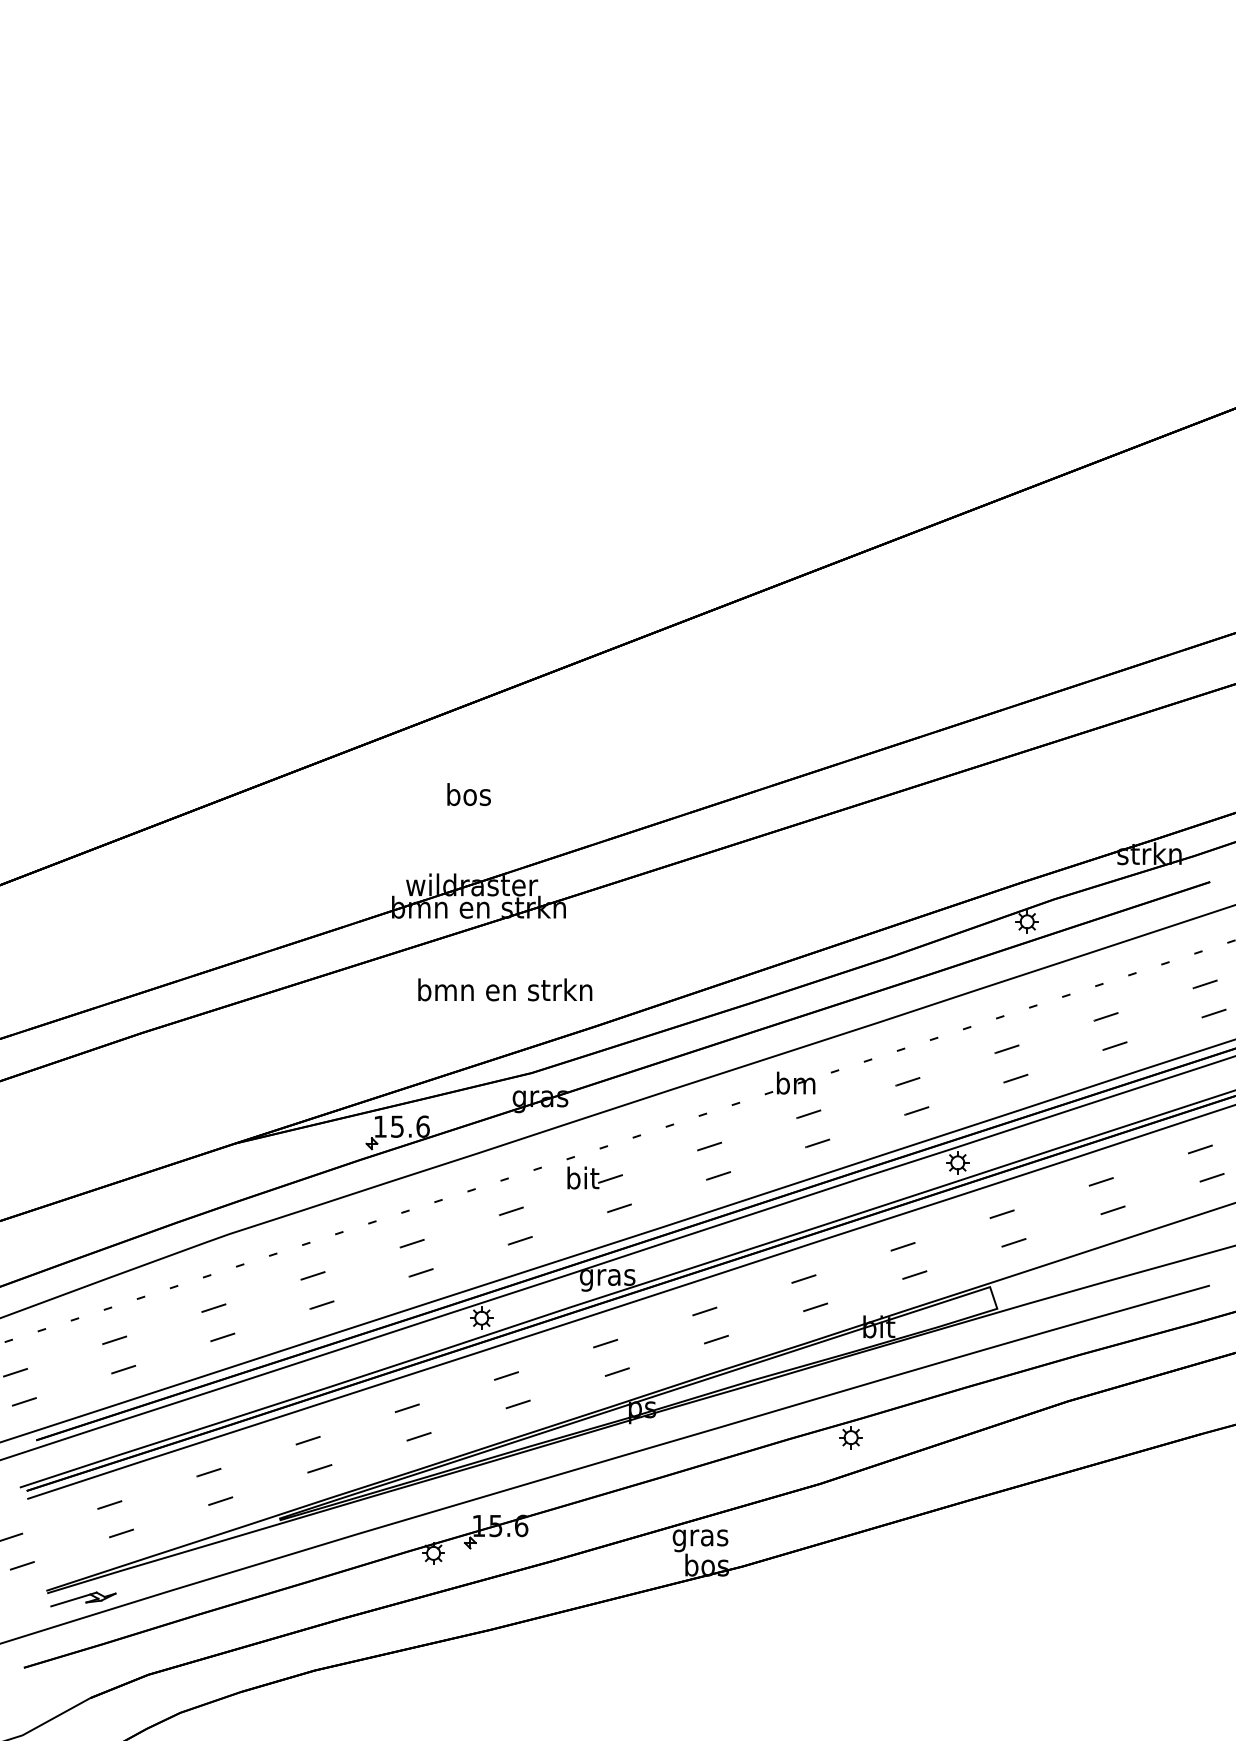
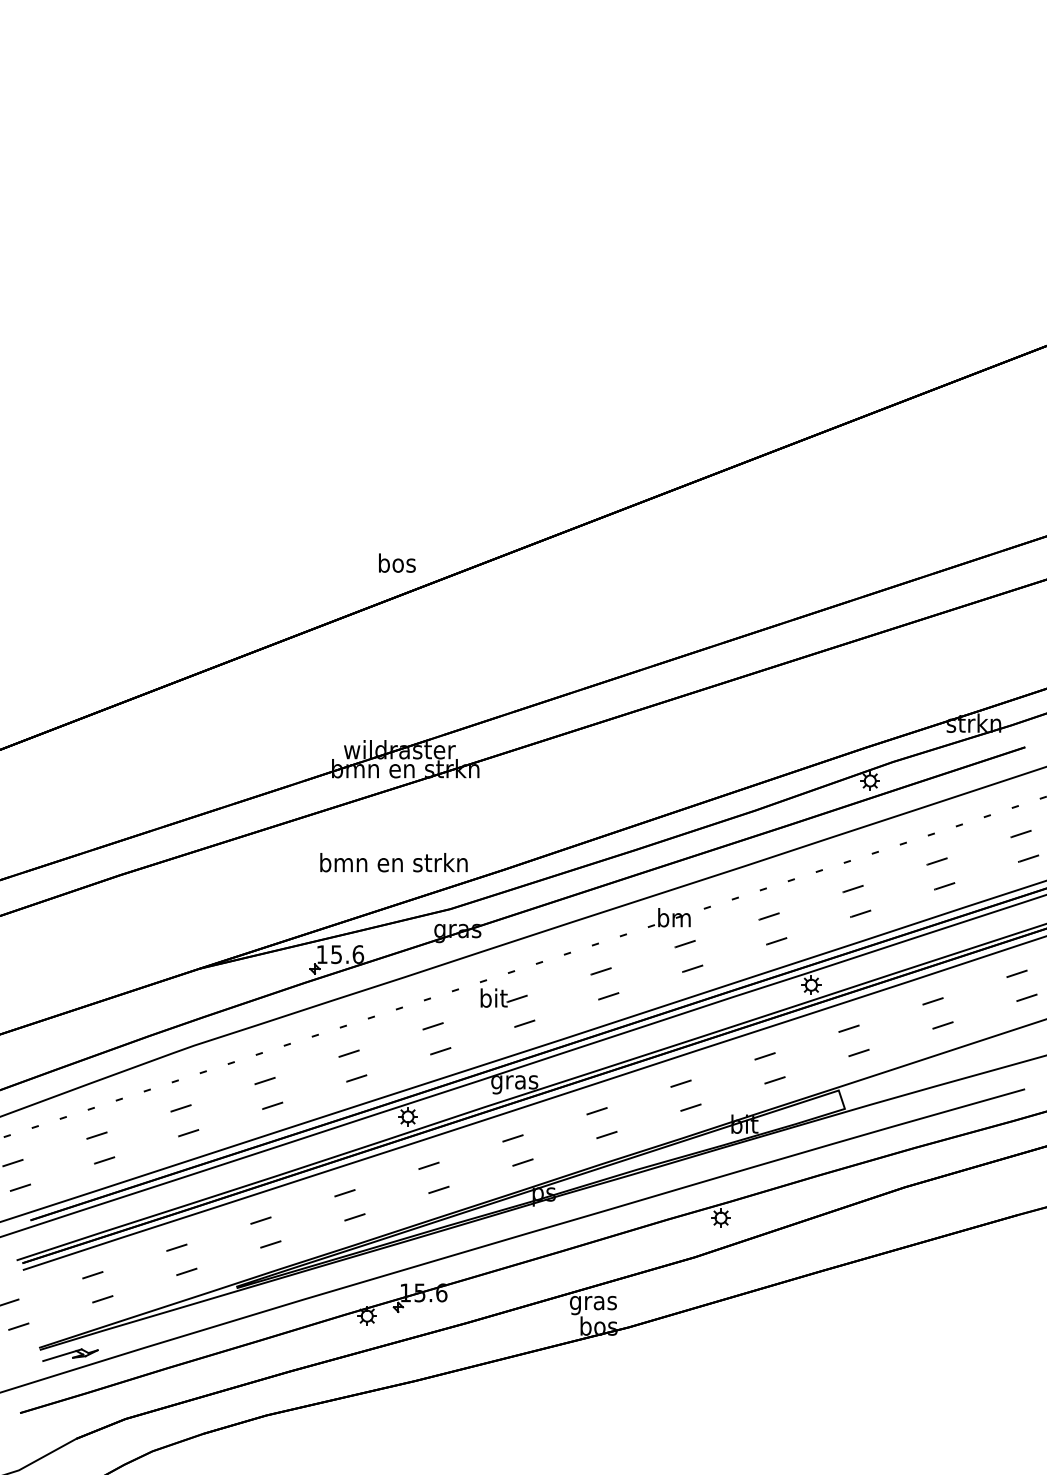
text: (469, 793) -> (397, 562), moved
text: (504, 989) -> (393, 862), moved

